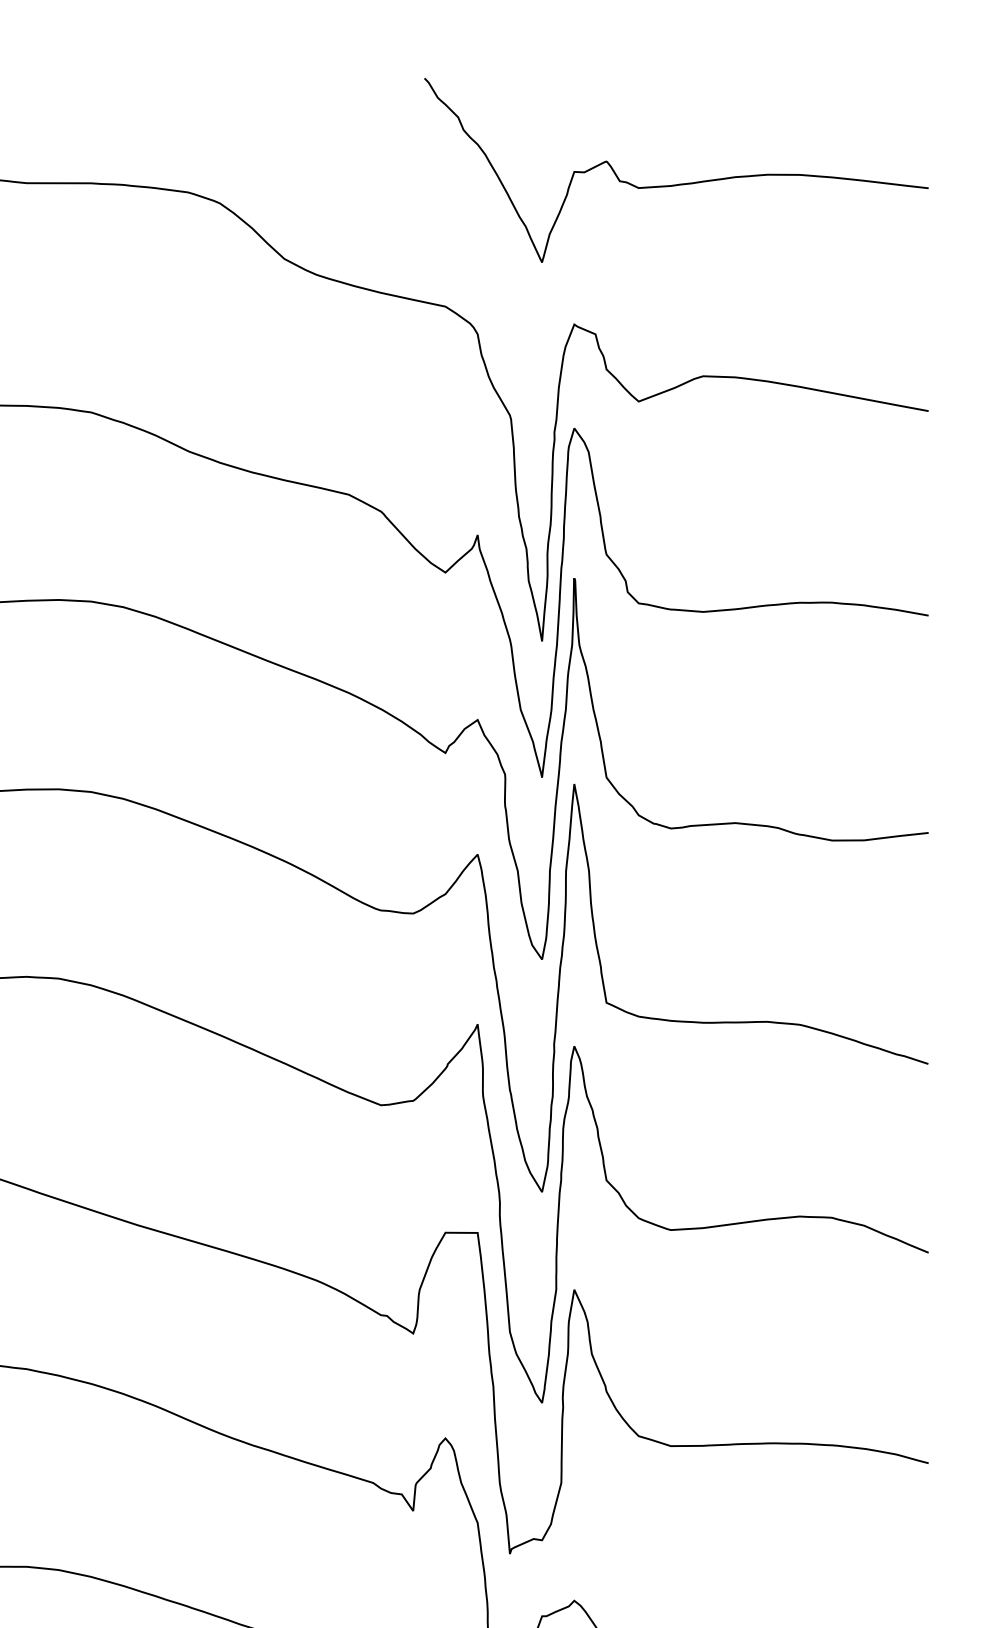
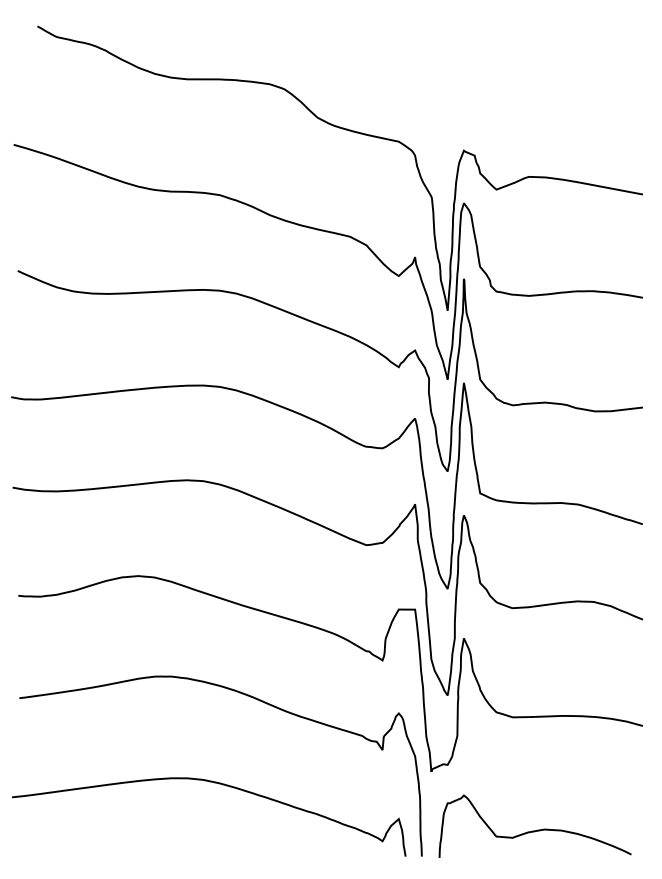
curve: (676, 183) -> (515, 79), removed

